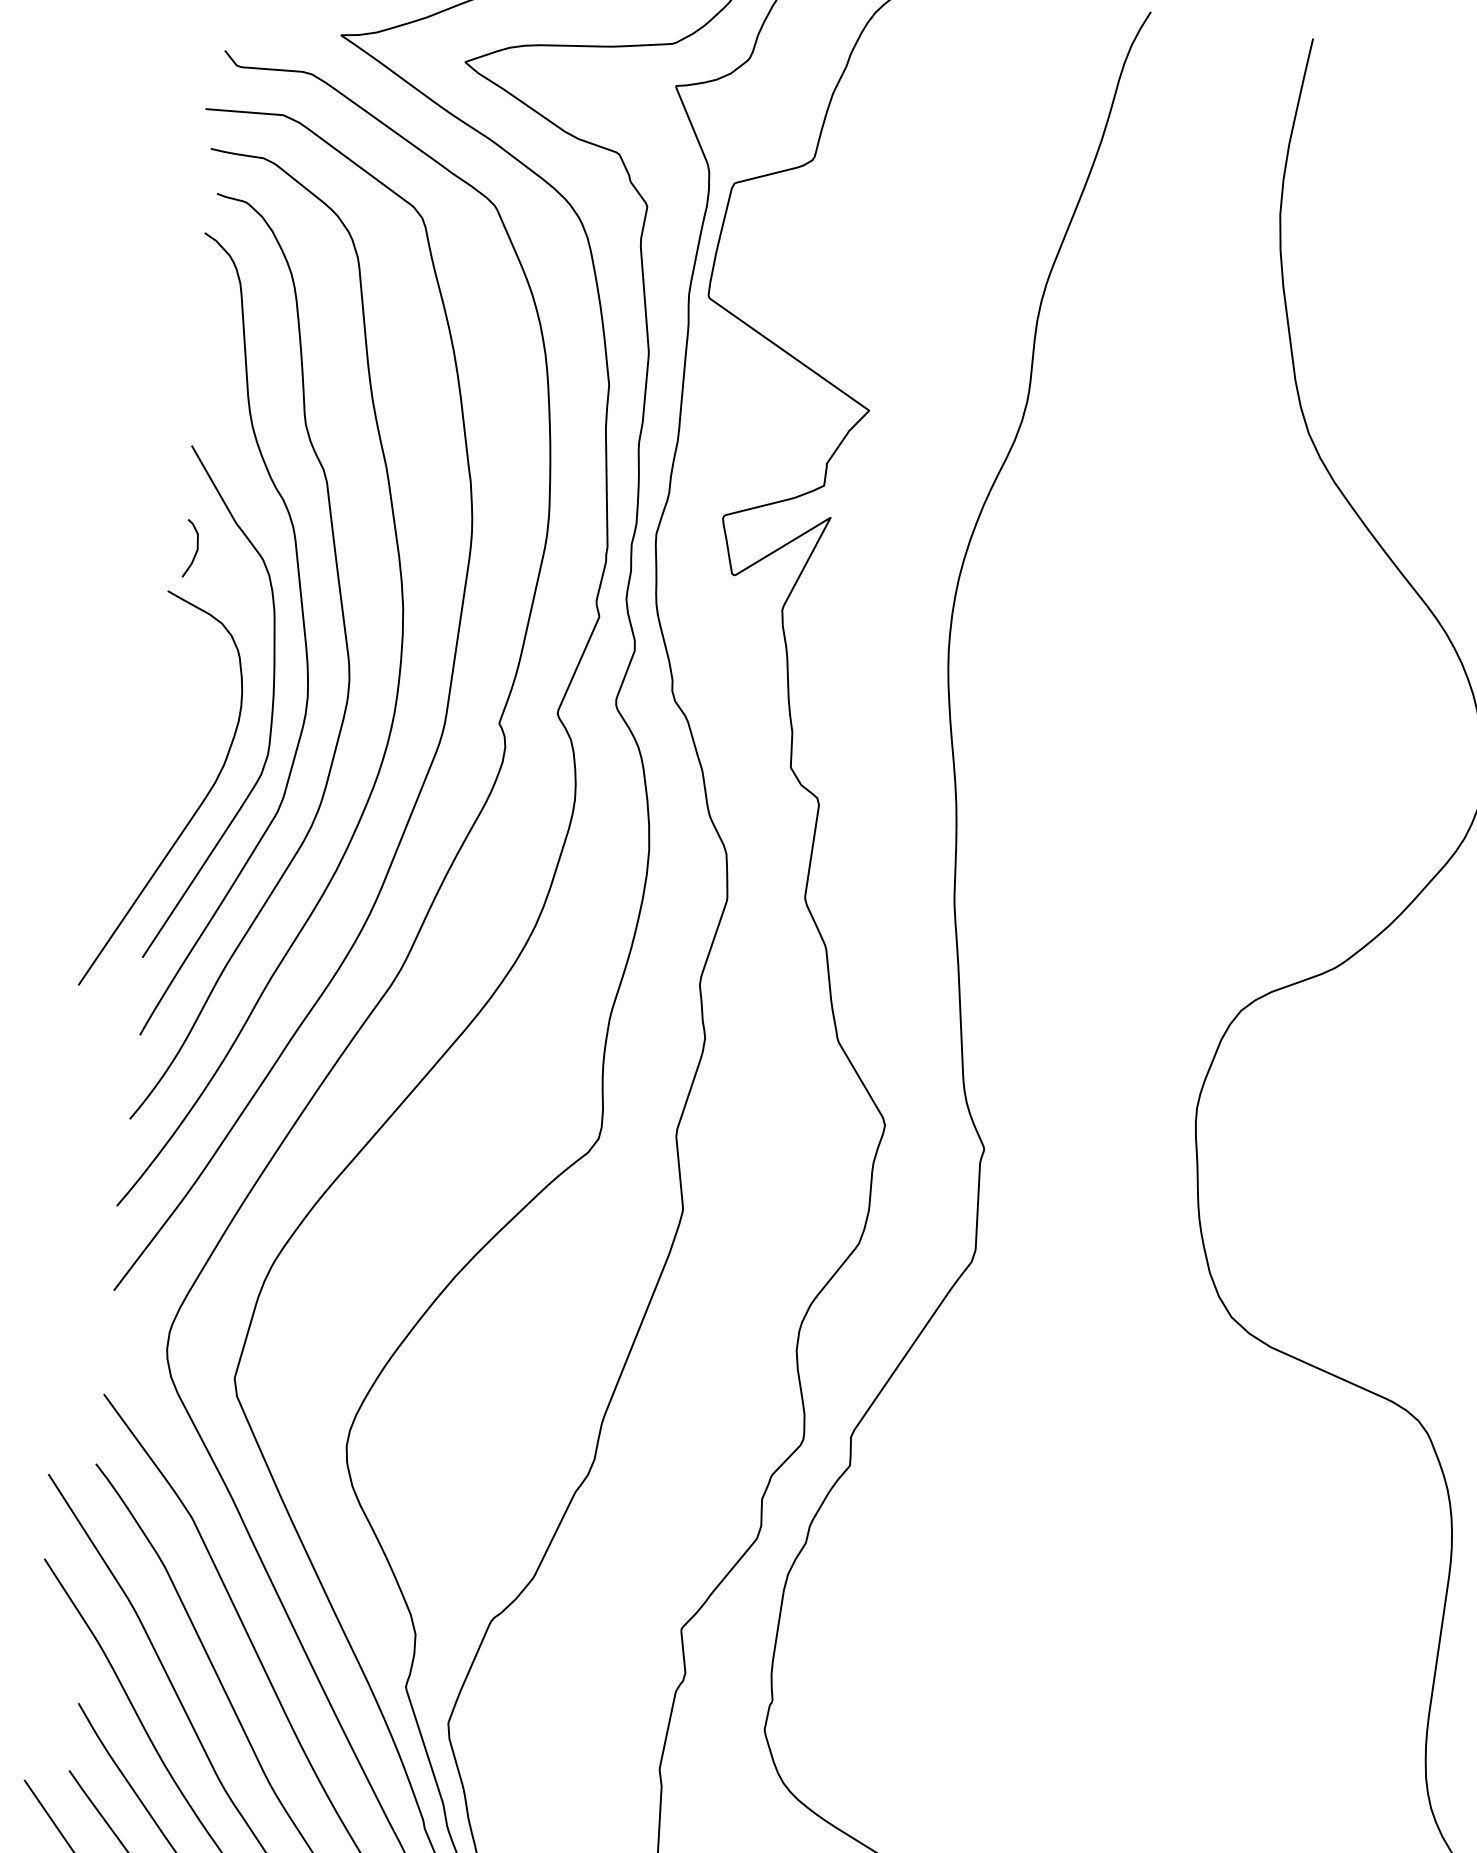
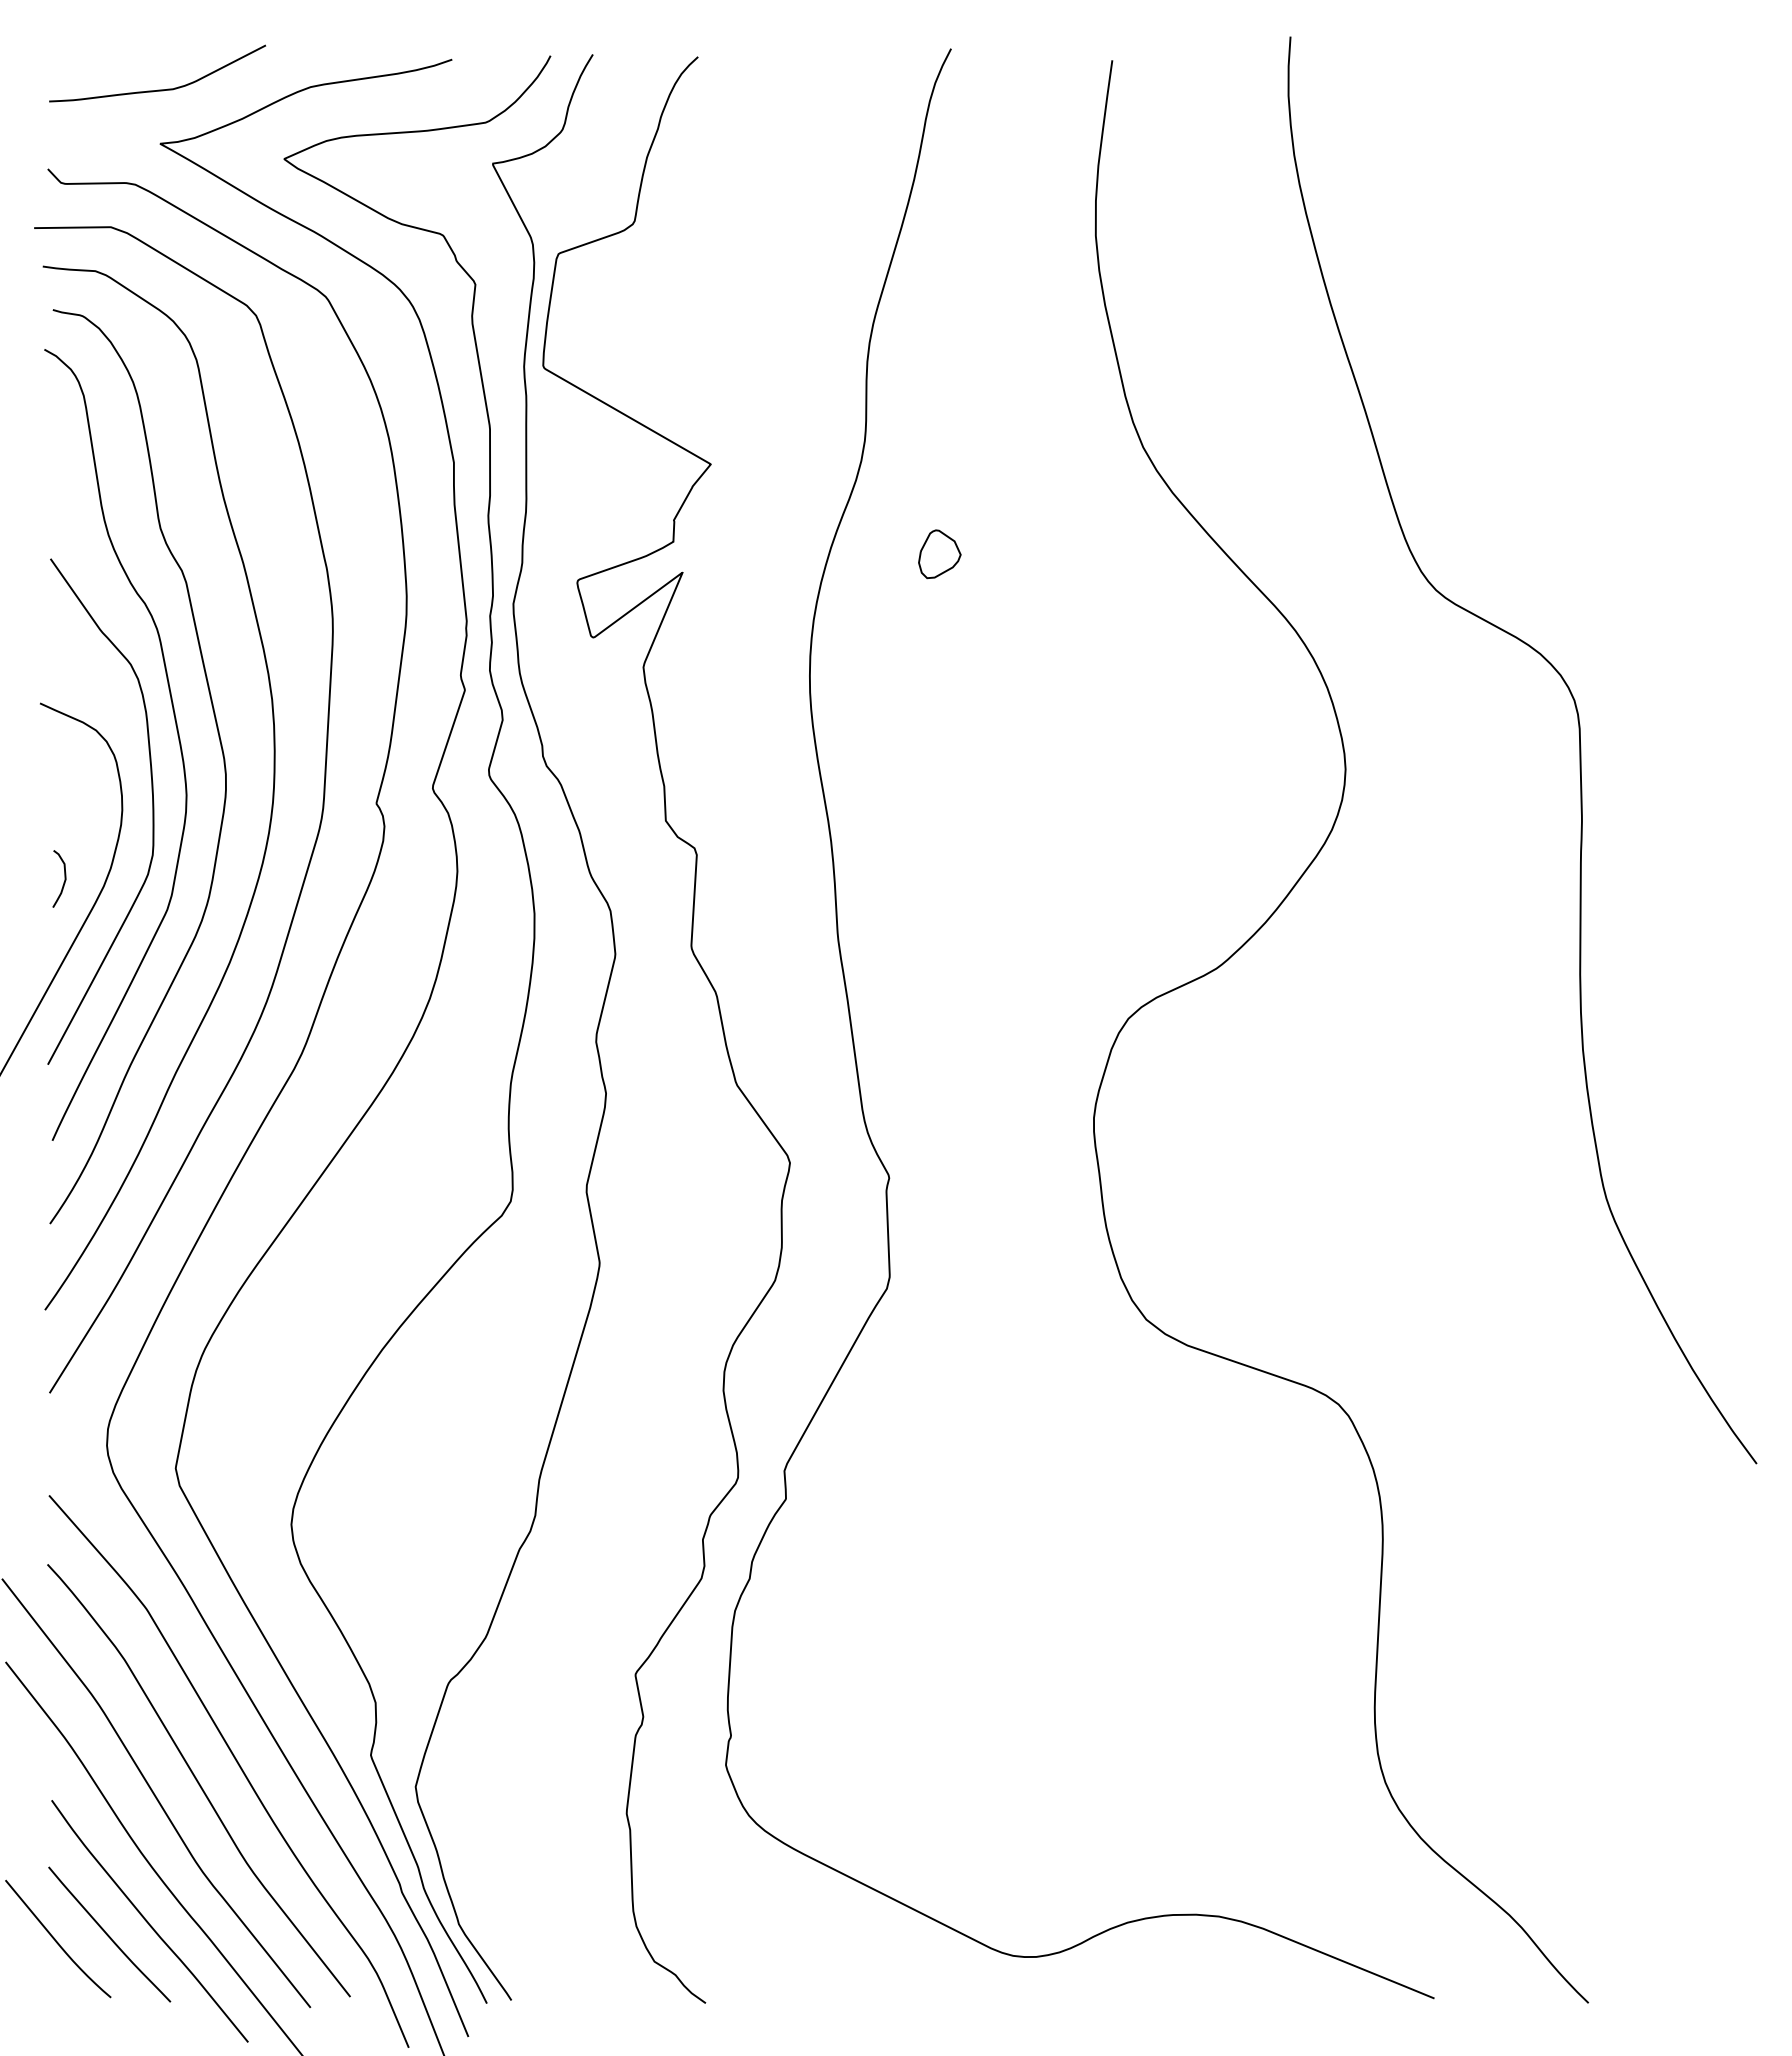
part: (1092, 523) -> (939, 554), added
curve: (196, 548) -> (64, 878), moved

